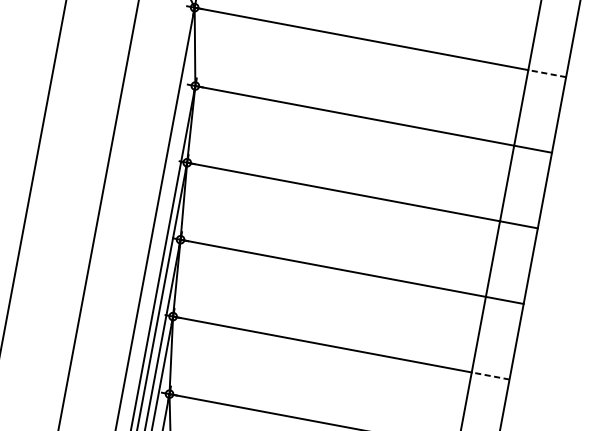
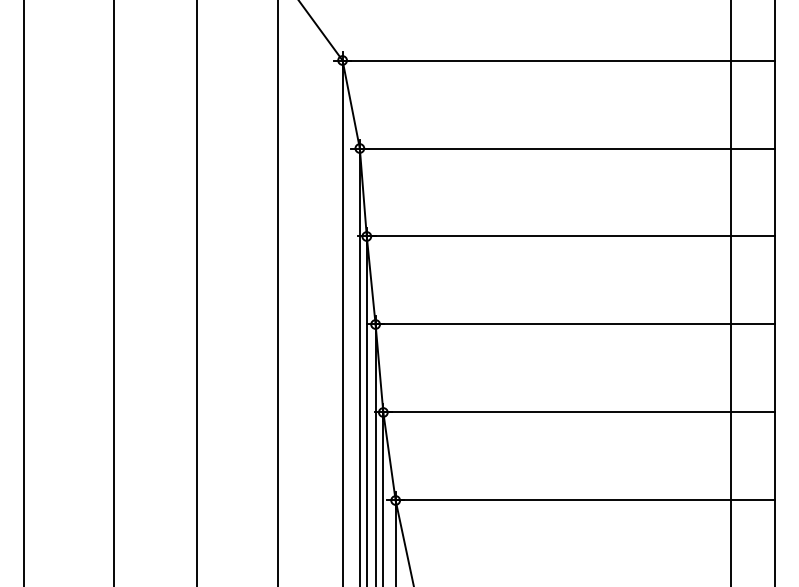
line: (547, 73) -> (753, 60), dashed -> solid
line: (491, 376) -> (753, 412), dashed -> solid

